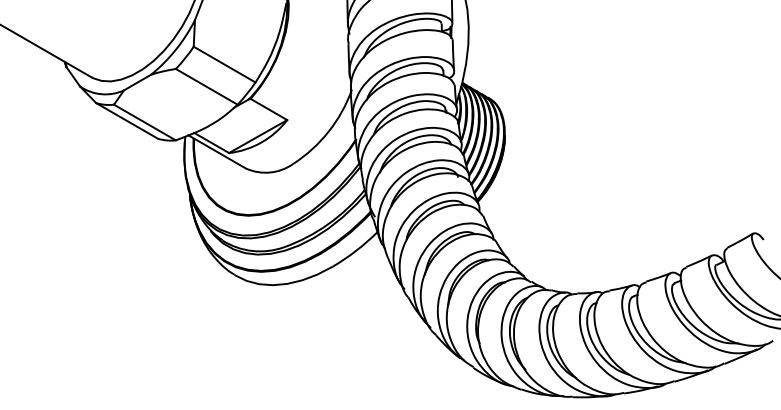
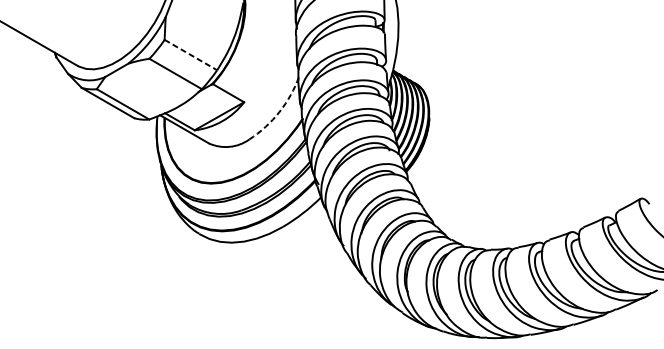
line: (224, 64) -> (190, 54), solid -> dashed
arc: (328, 131) -> (279, 111), solid -> dashed

